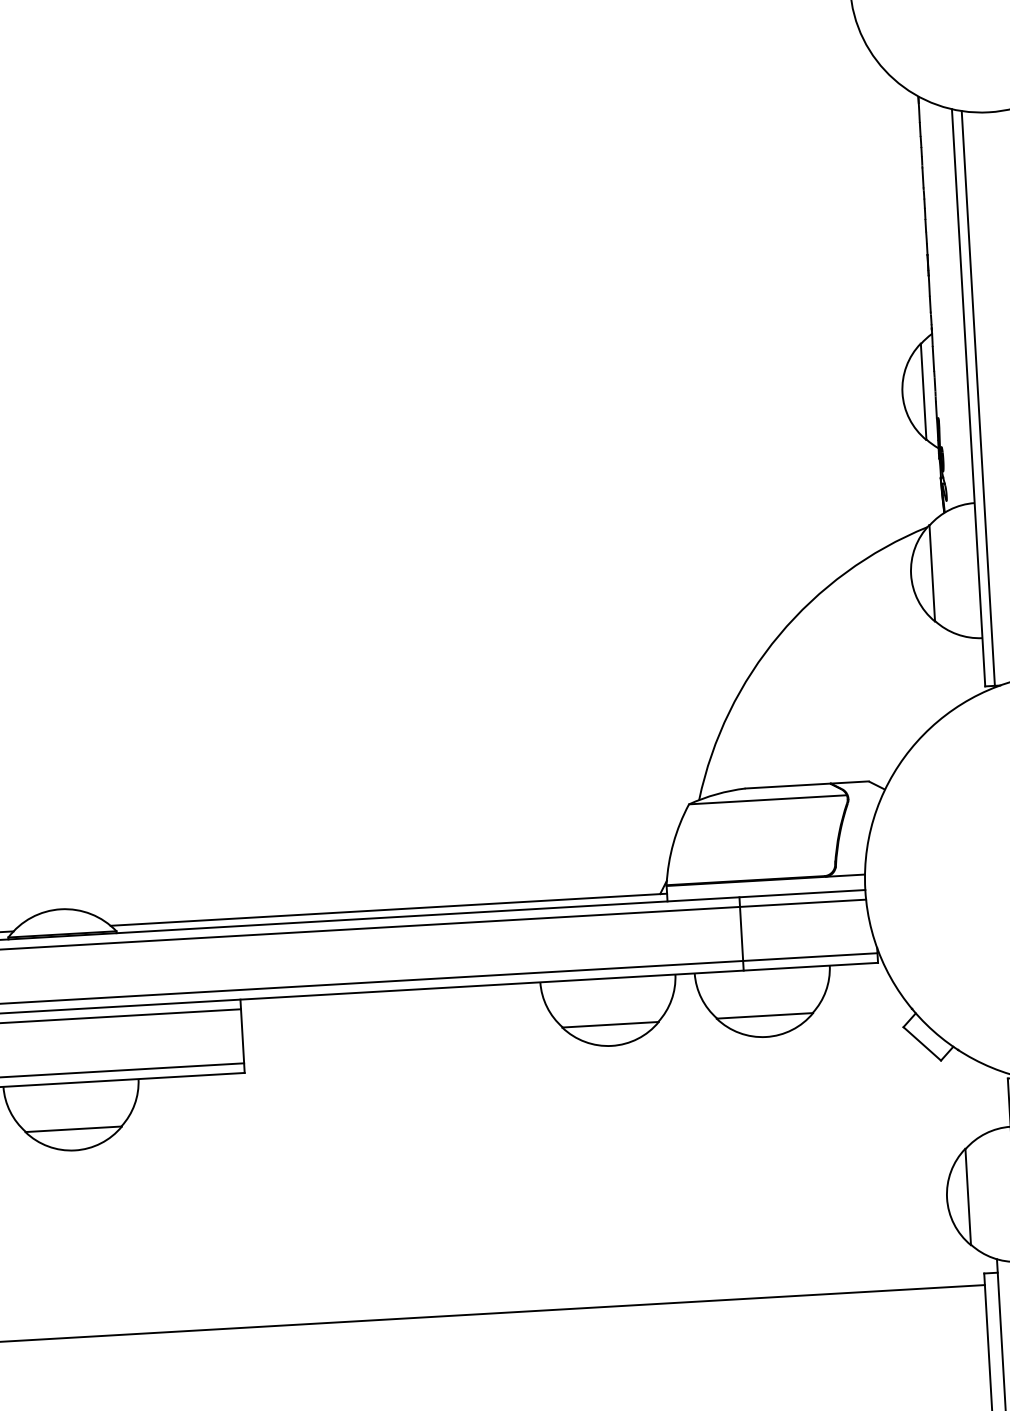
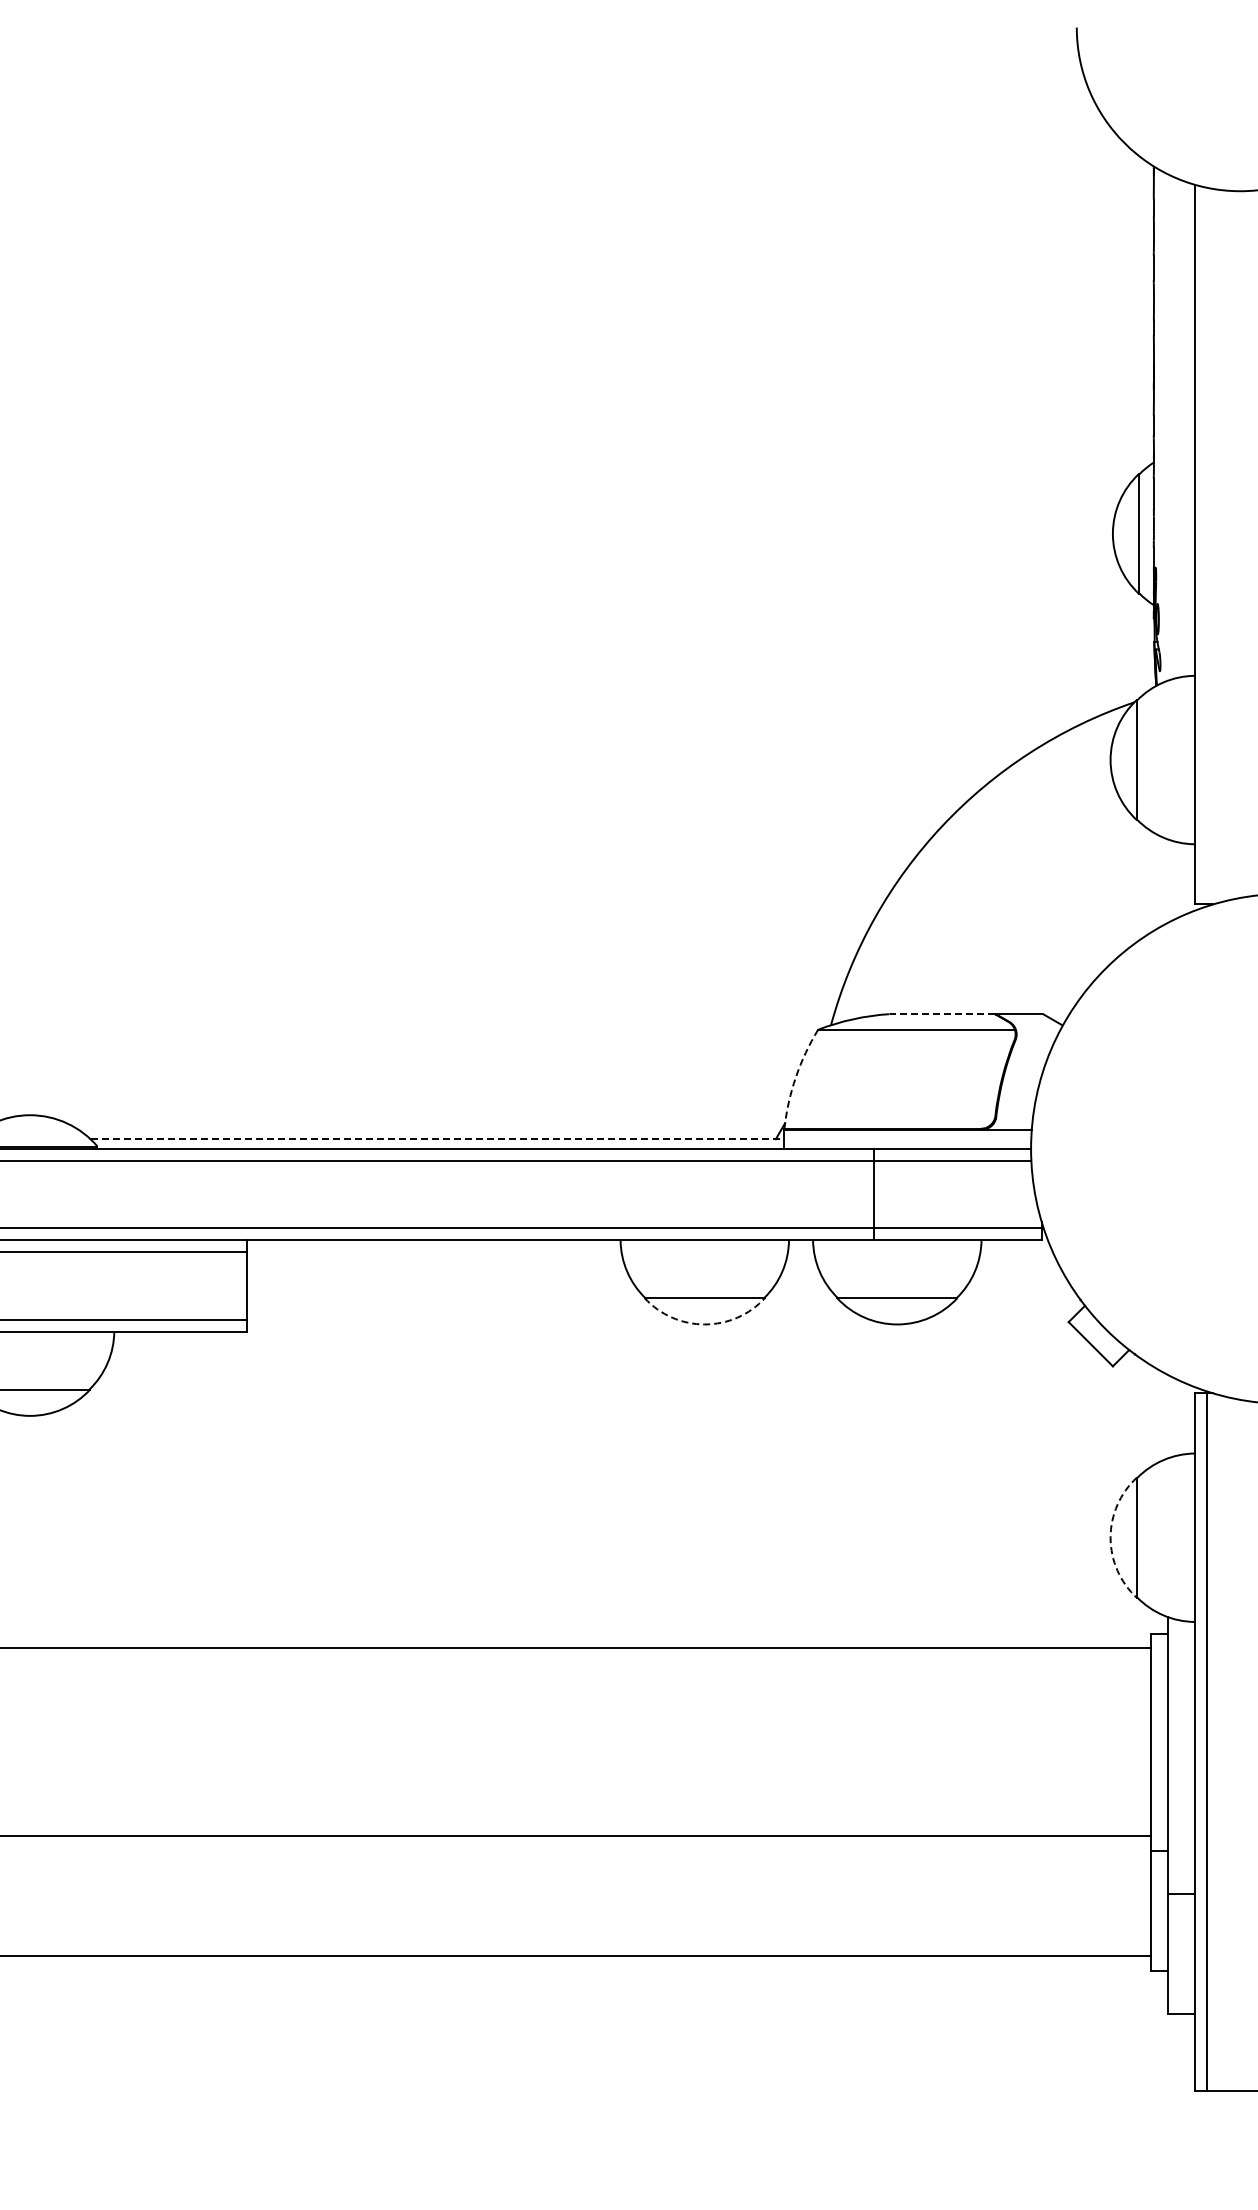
line: (978, 397) -> (1206, 545), removed
line: (788, 786) -> (942, 1014), solid -> dashed
arc: (673, 843) -> (795, 1077), solid -> dashed
line: (388, 909) -> (437, 1139), solid -> dashed
arc: (611, 1045) -> (704, 1324), solid -> dashed
arc: (946, 1197) -> (1110, 1537), solid -> dashed

